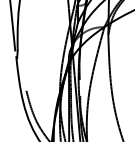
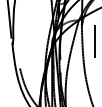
line: (126, 55) -> (95, 41), added

